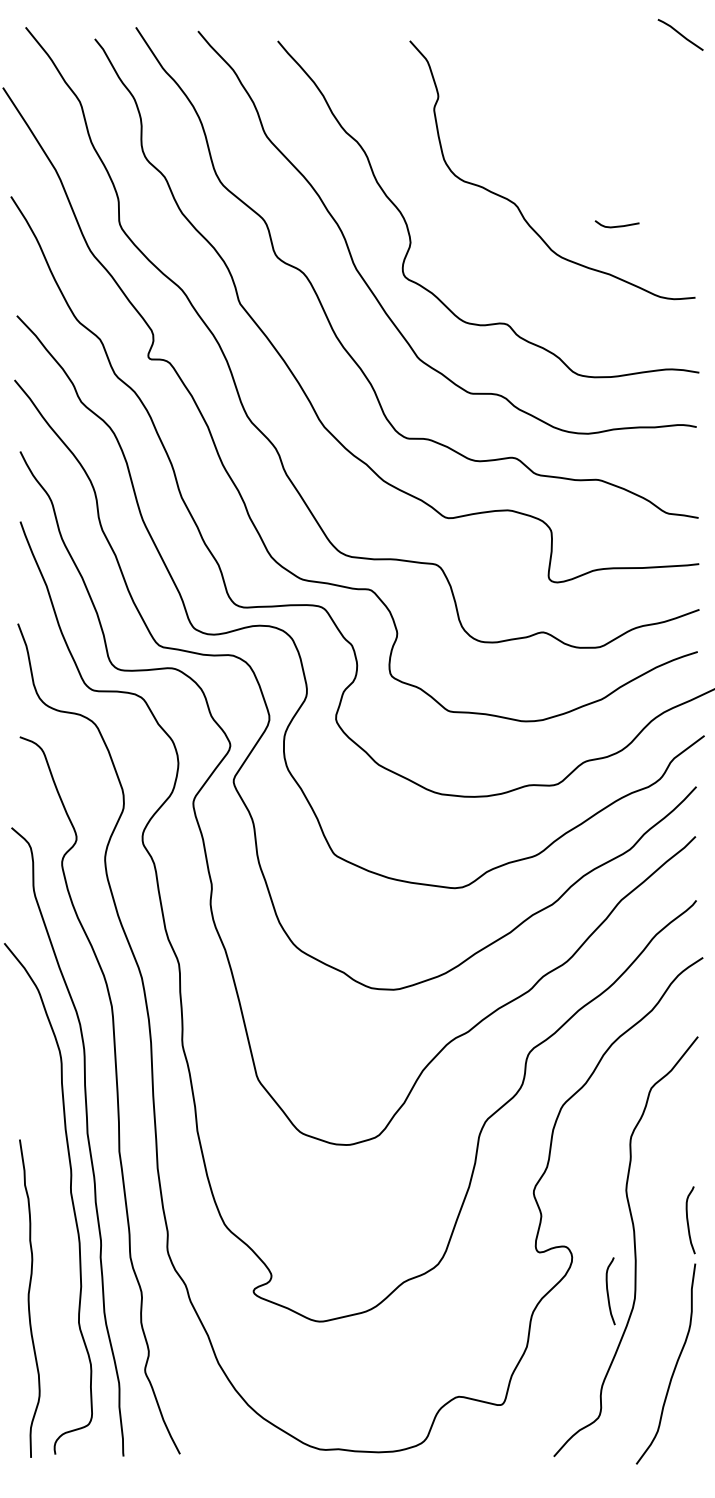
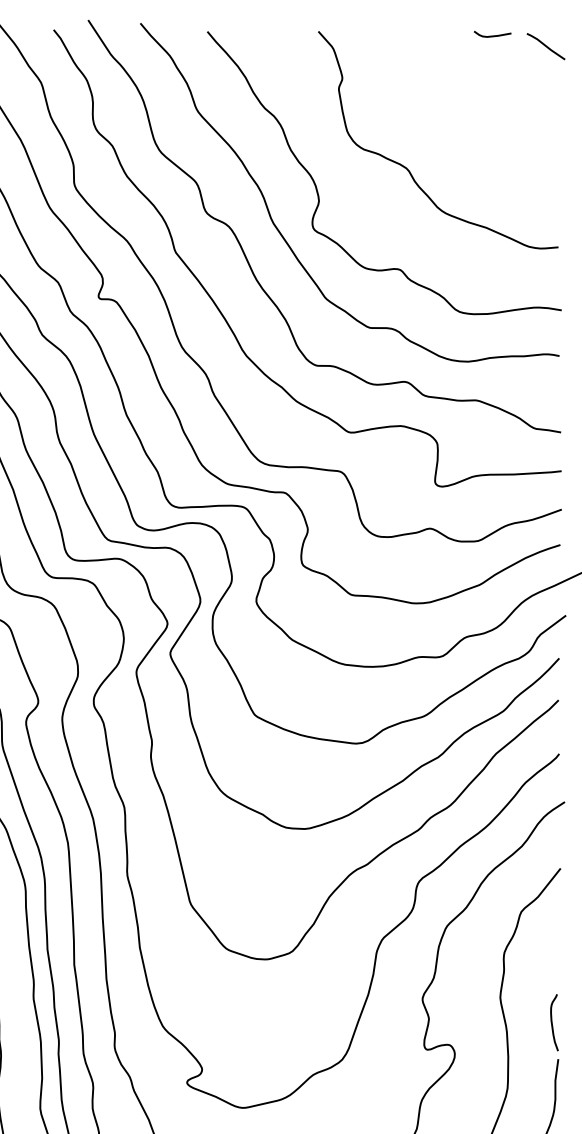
line: (680, 34) -> (545, 46), moved
curve: (617, 225) -> (492, 35), moved
curve: (608, 1291) -> (485, 1082), removed

